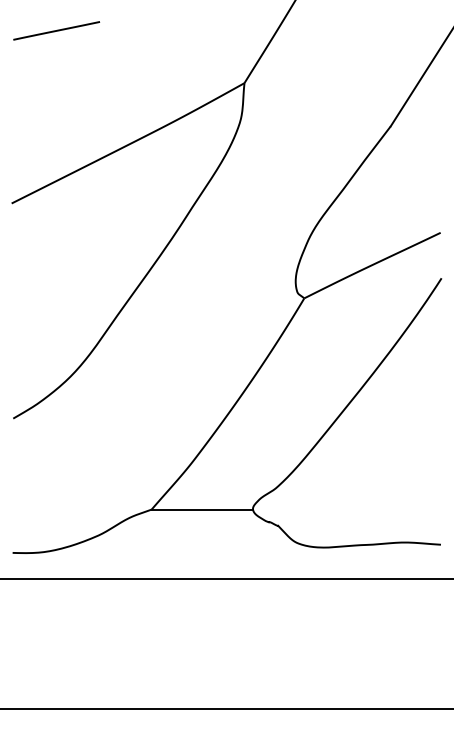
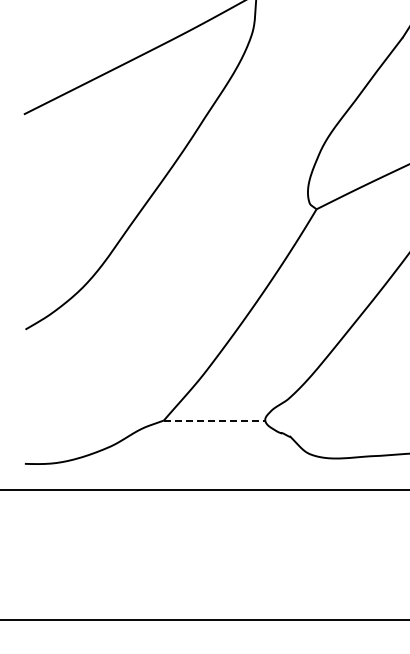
line: (202, 509) -> (214, 420), solid -> dashed

